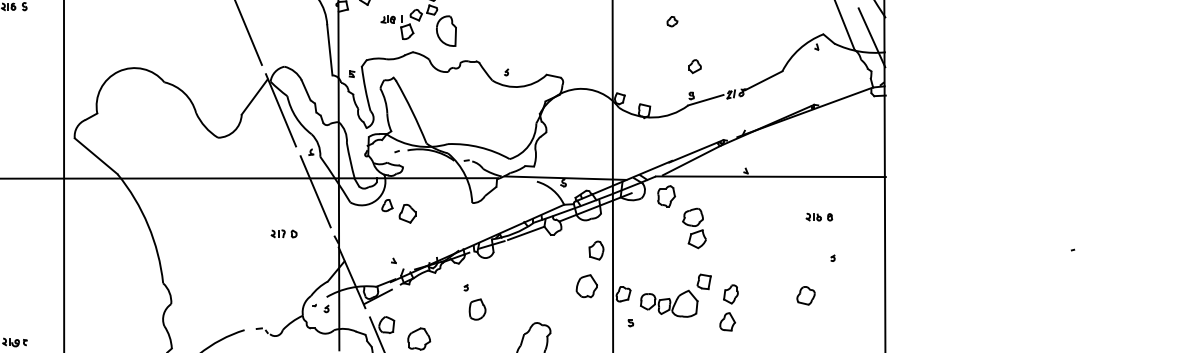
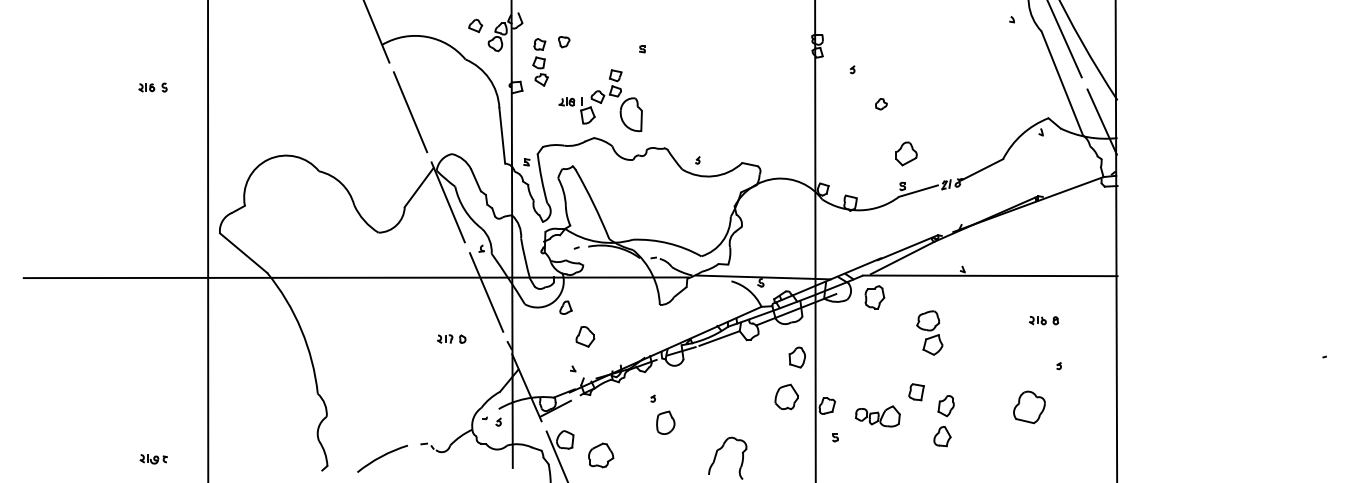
part: (695, 66) -> (906, 153), size x1.6
part: (407, 213) -> (585, 336), moved
part: (694, 227) -> (929, 332), moved
part: (805, 295) -> (1028, 407), size x1.6
part: (668, 303) -> (877, 416), size x0.7

